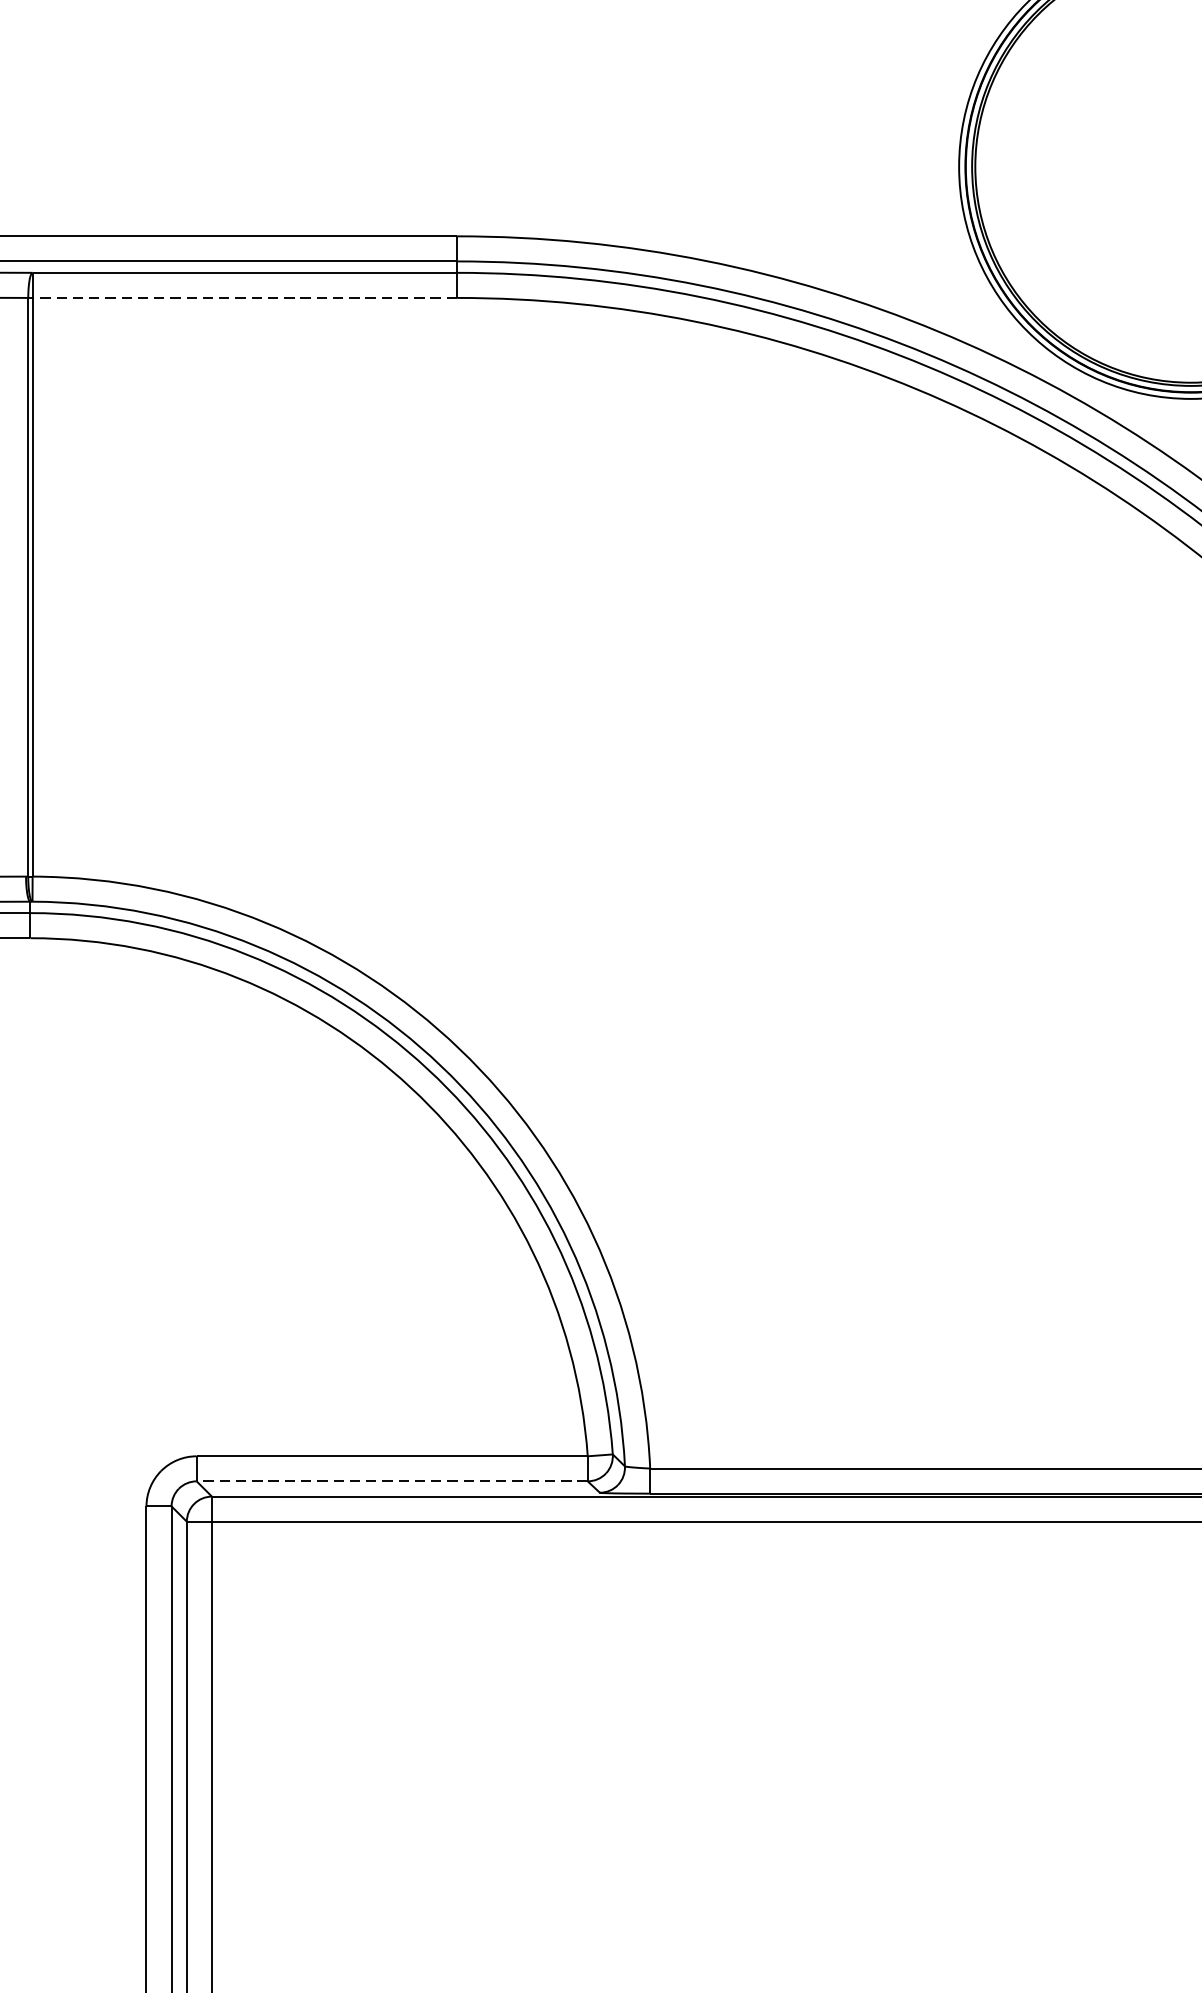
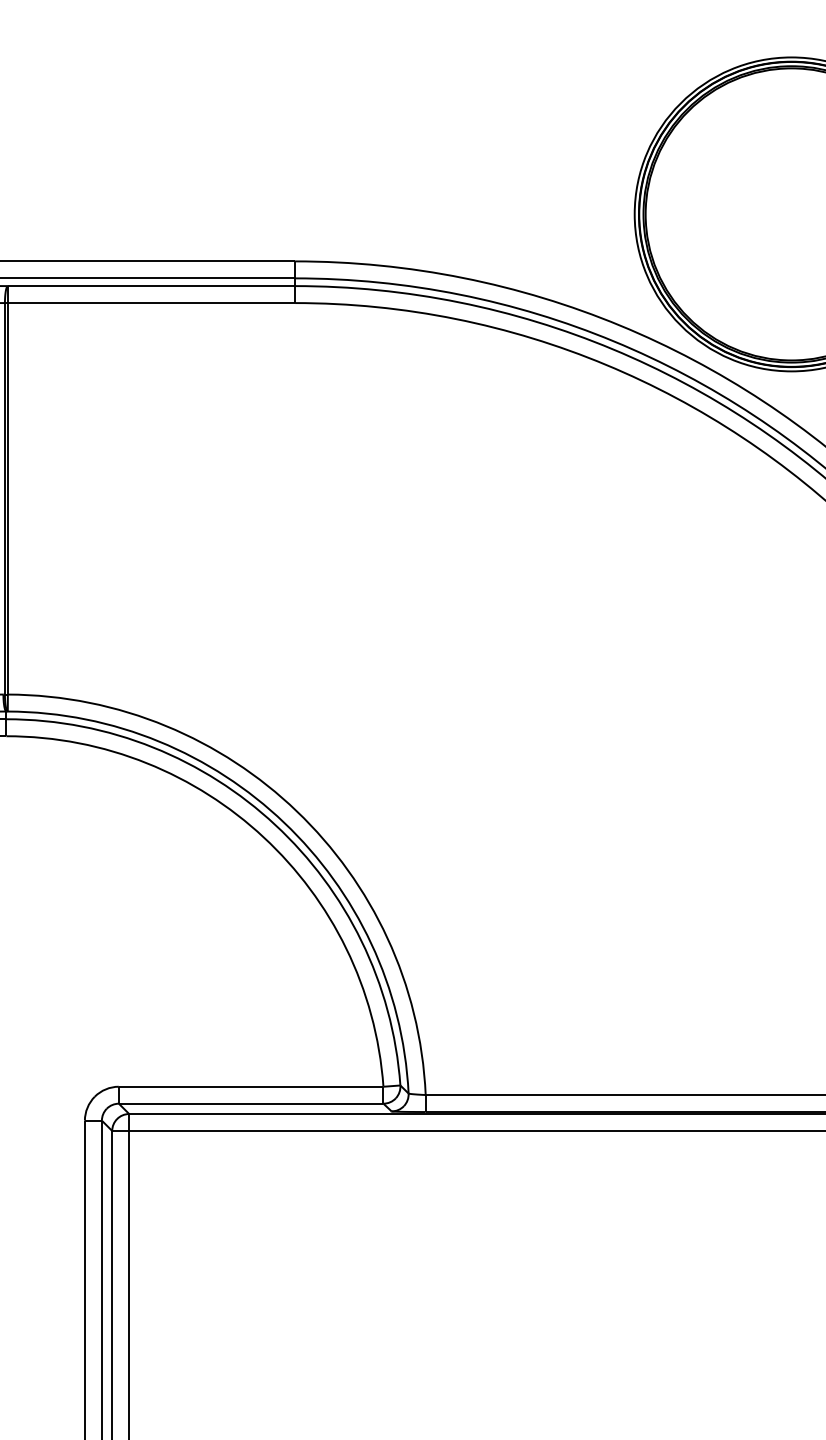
line: (241, 298) -> (149, 303), dashed -> solid
line: (391, 1481) -> (250, 1103), dashed -> solid

